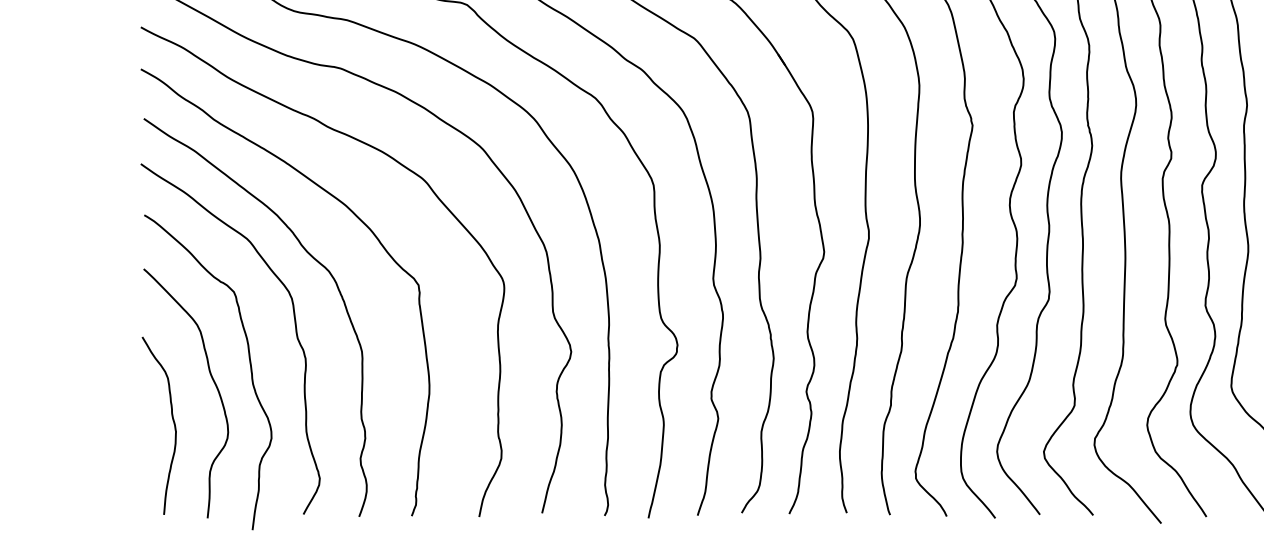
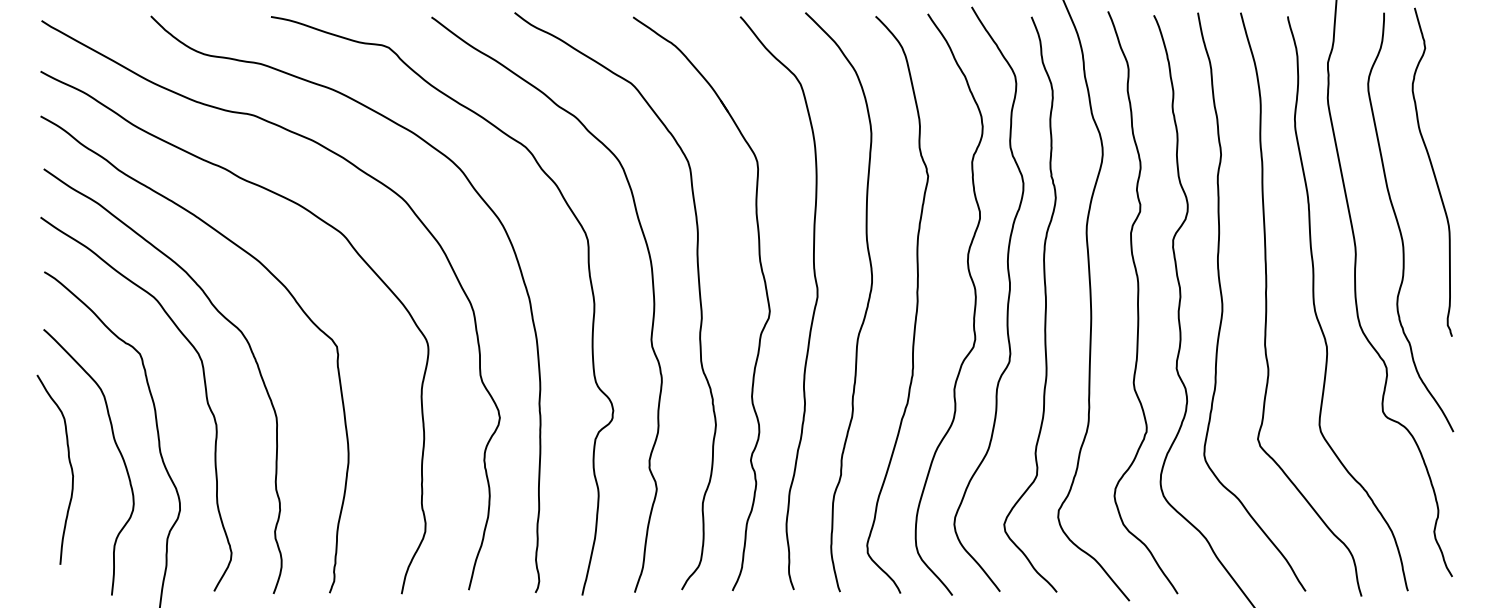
curve: (172, 420) -> (69, 464), moved

